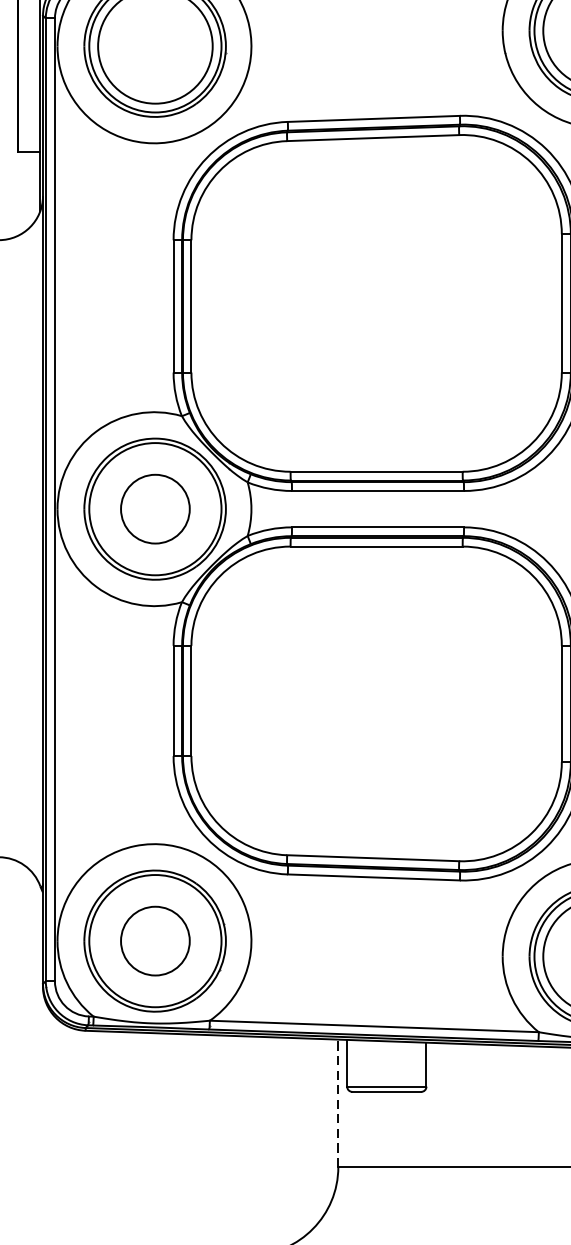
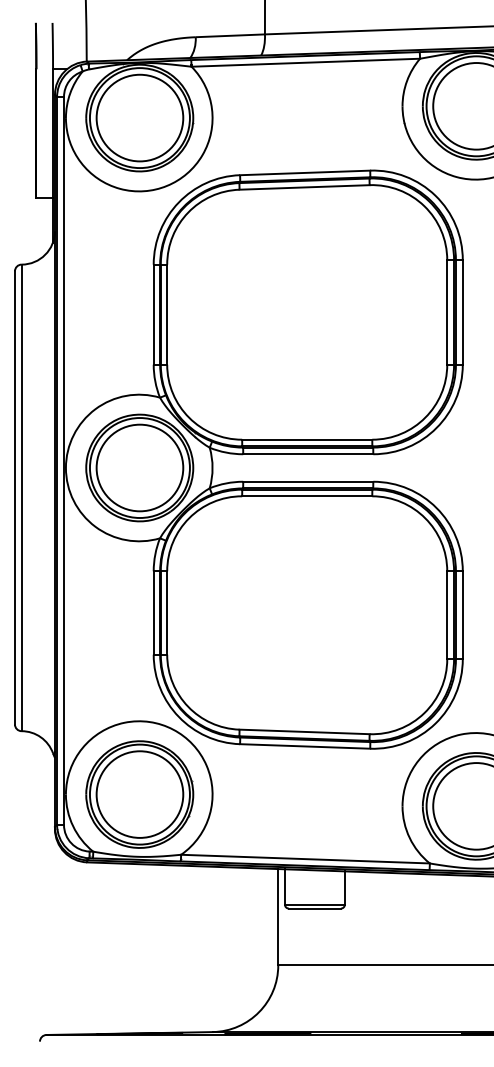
circle: (154, 508) -> (139, 467), size x1.67
circle: (154, 940) -> (139, 794), size x1.67
line: (338, 1102) -> (278, 916), dashed -> solid

